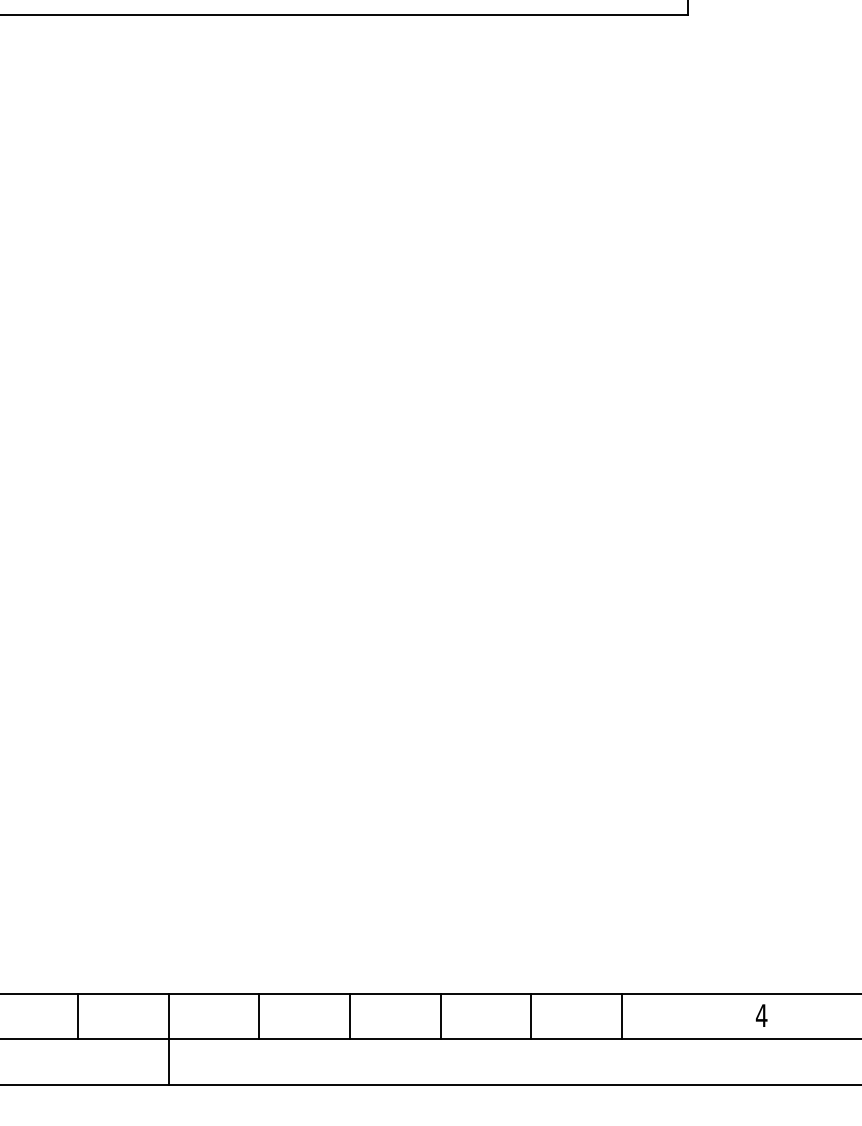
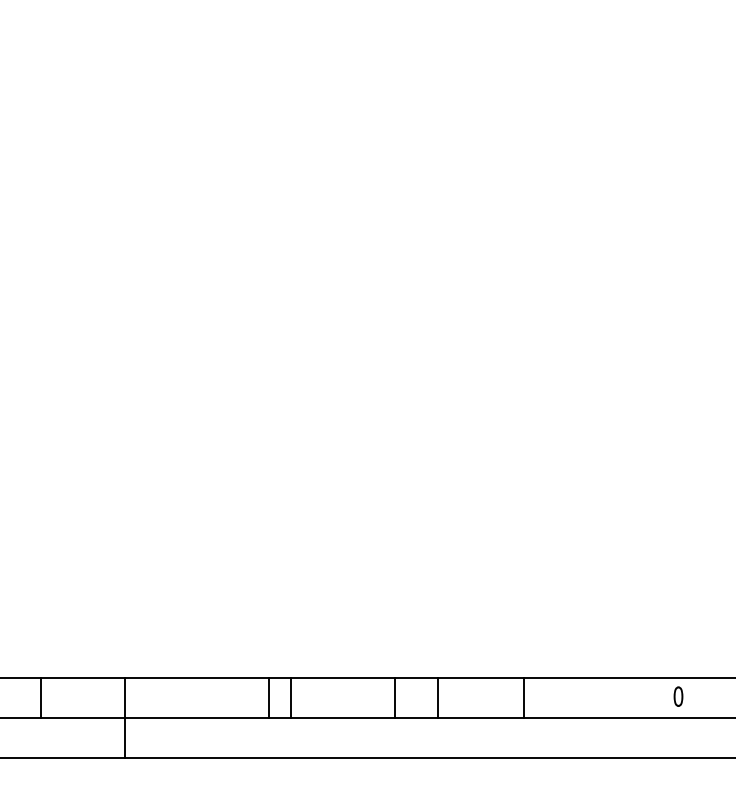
text: (761, 1015) -> (678, 696), 4 -> 0
line: (77, 1016) -> (40, 697), moved
line: (259, 1016) -> (268, 697), moved
line: (349, 1016) -> (290, 697), moved
line: (531, 1016) -> (438, 697), moved
line: (622, 1016) -> (524, 697), moved
line: (168, 1039) -> (125, 717), moved

